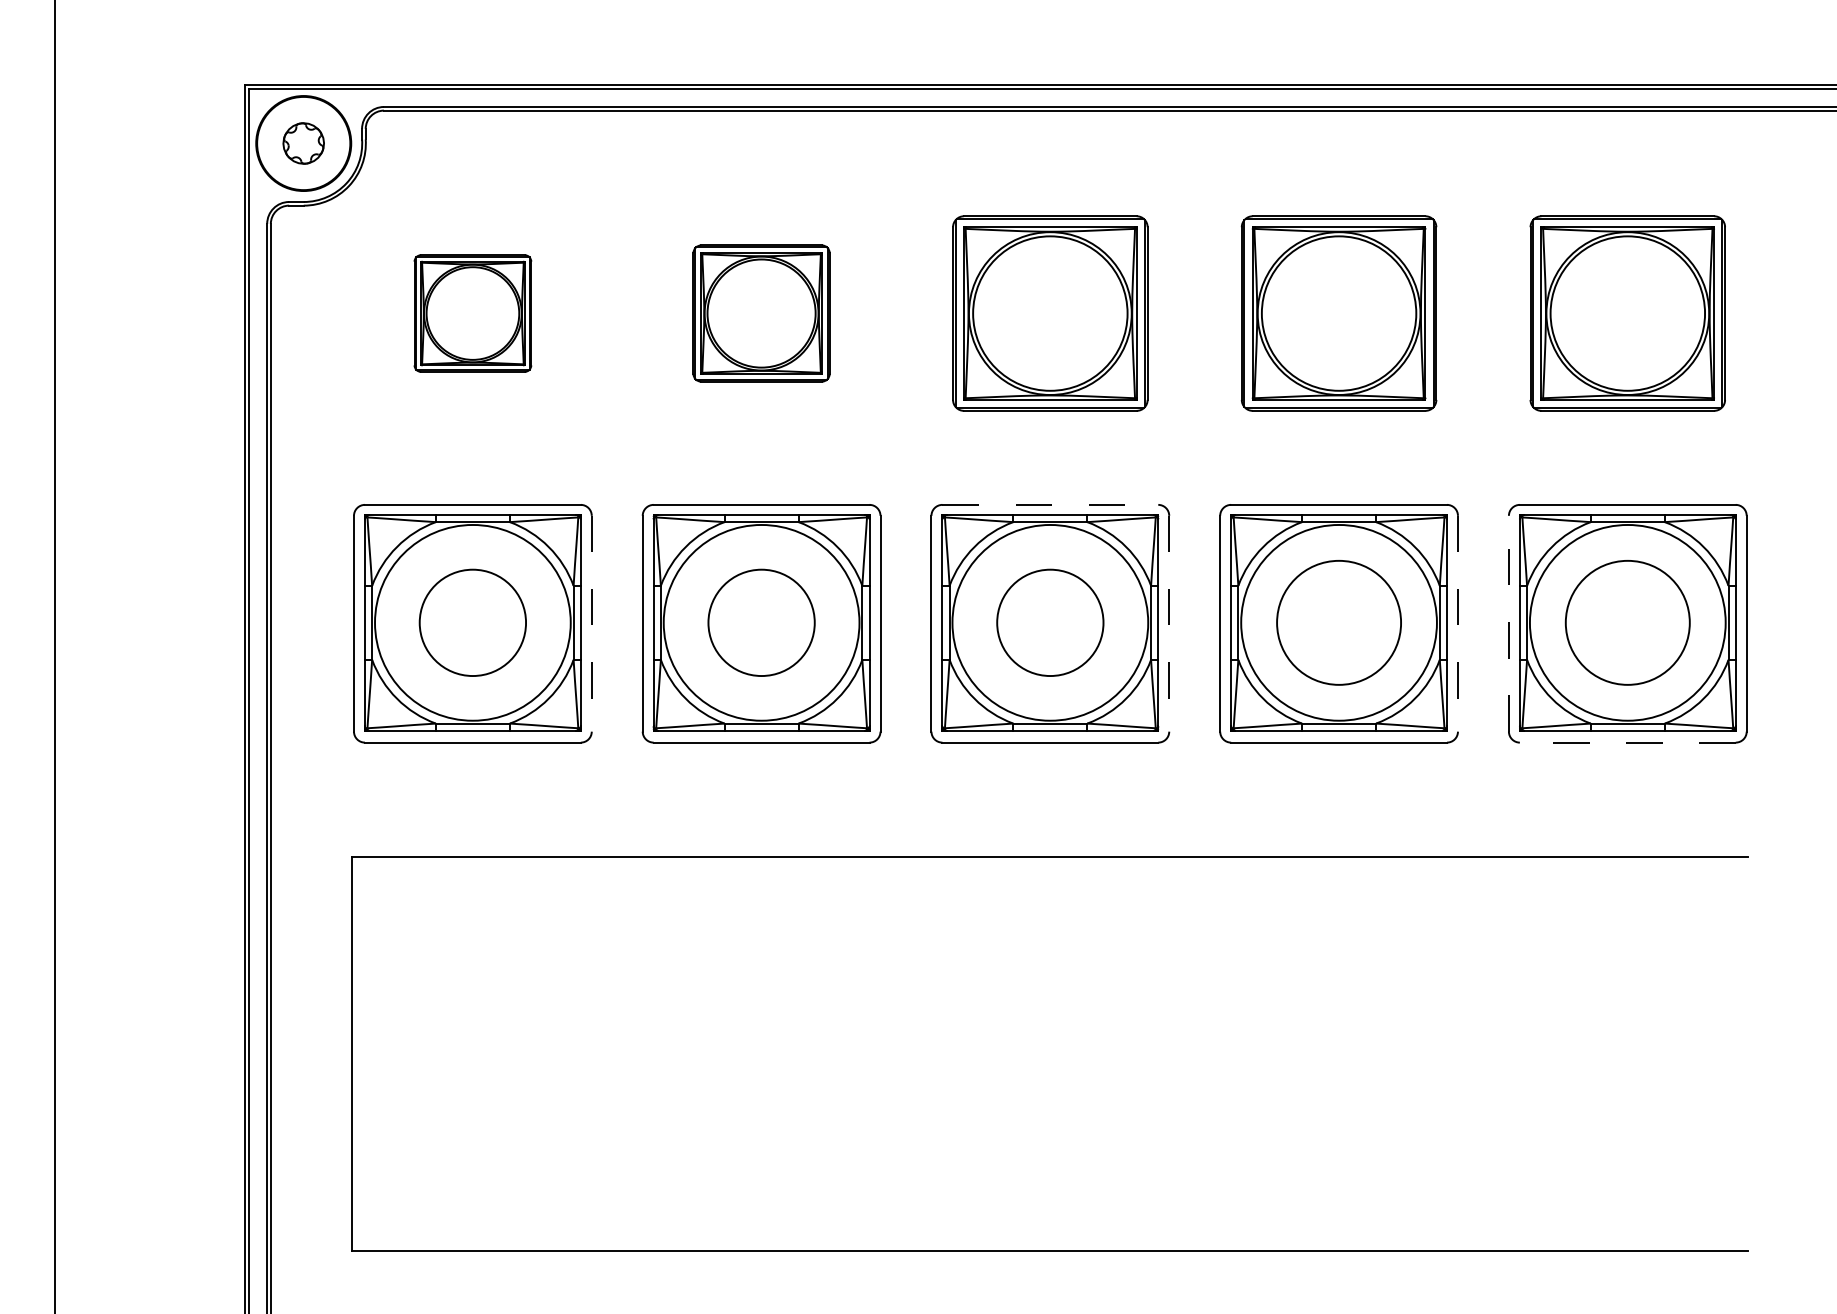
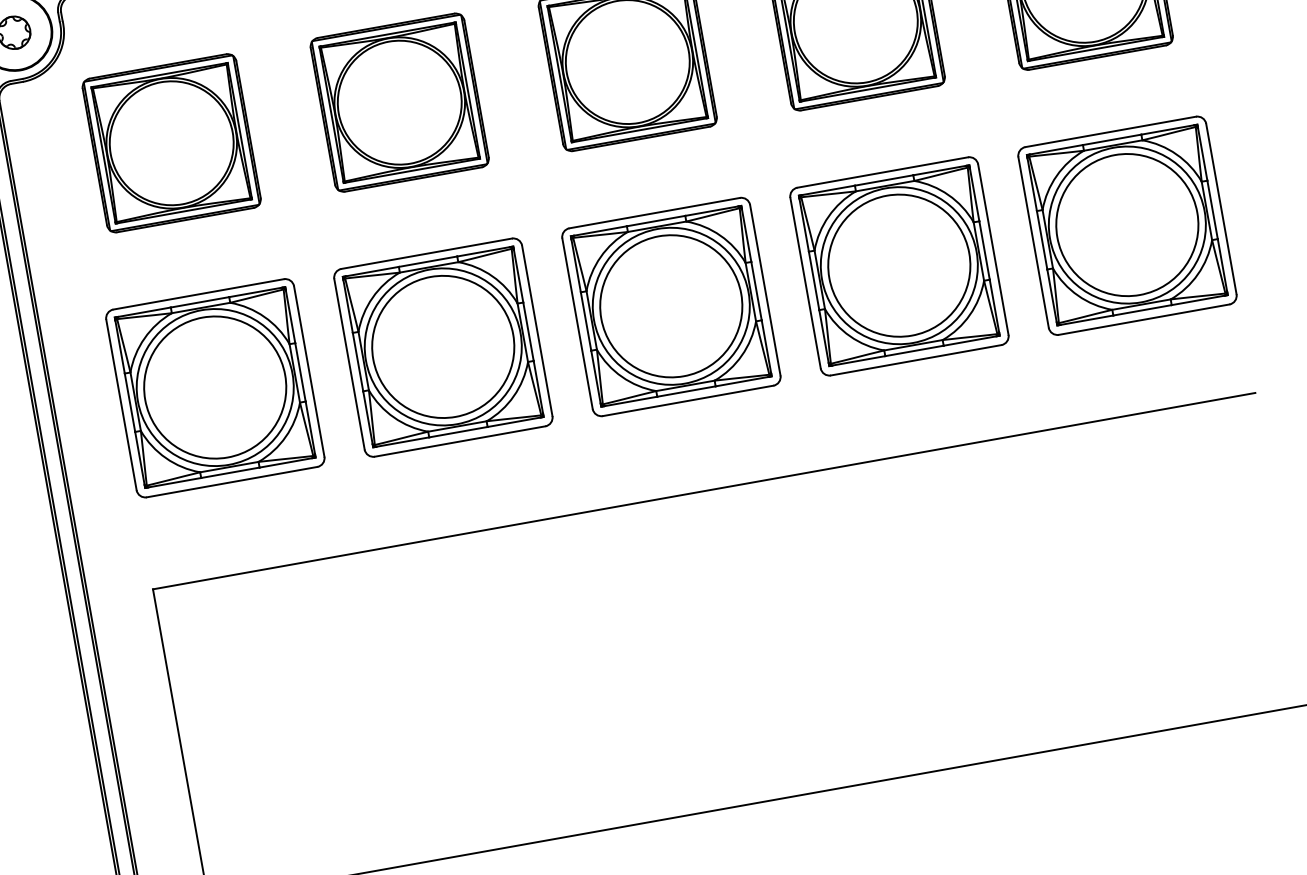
part: (472, 313) -> (171, 143), size x1.67
part: (761, 313) -> (399, 102), size x1.43
line: (1050, 504) -> (654, 212), dashed -> solid
circle: (472, 622) -> (214, 387), size x1.67
circle: (761, 622) -> (443, 346), size x1.67
circle: (1049, 622) -> (670, 306), size x1.67
circle: (1338, 622) -> (898, 265), size x1.43
circle: (1627, 622) -> (1127, 224), size x1.43
line: (591, 623) -> (309, 371), dashed -> solid
line: (1169, 623) -> (765, 290), dashed -> solid
line: (1457, 623) -> (992, 249), dashed -> solid
line: (1508, 623) -> (1033, 242), dashed -> solid
line: (1627, 742) -> (1143, 319), dashed -> solid

